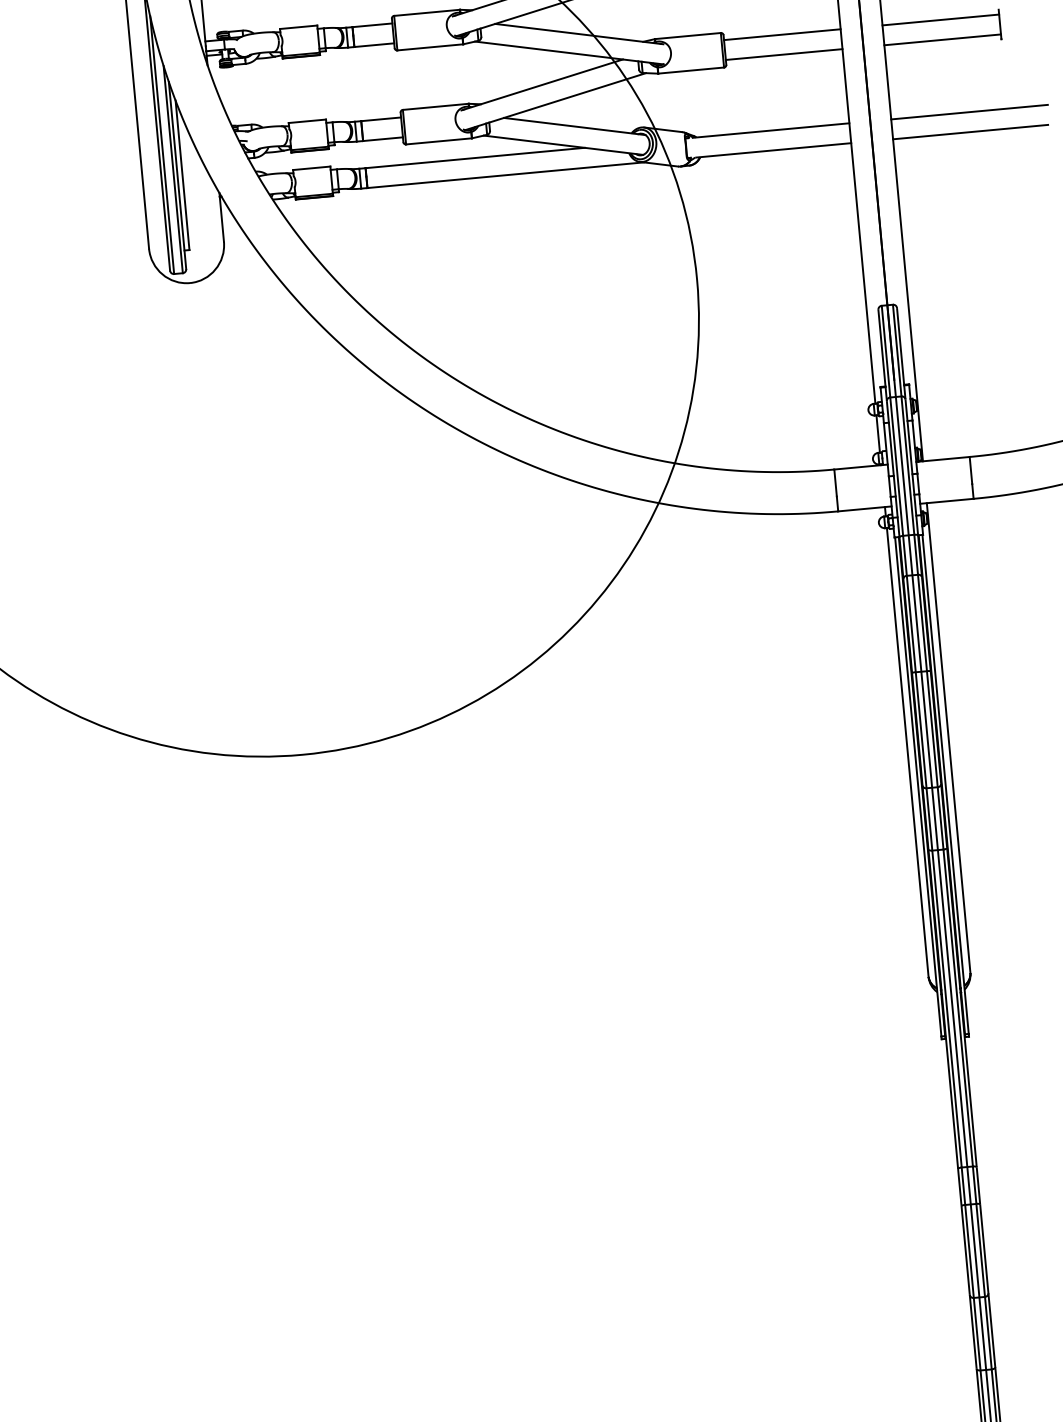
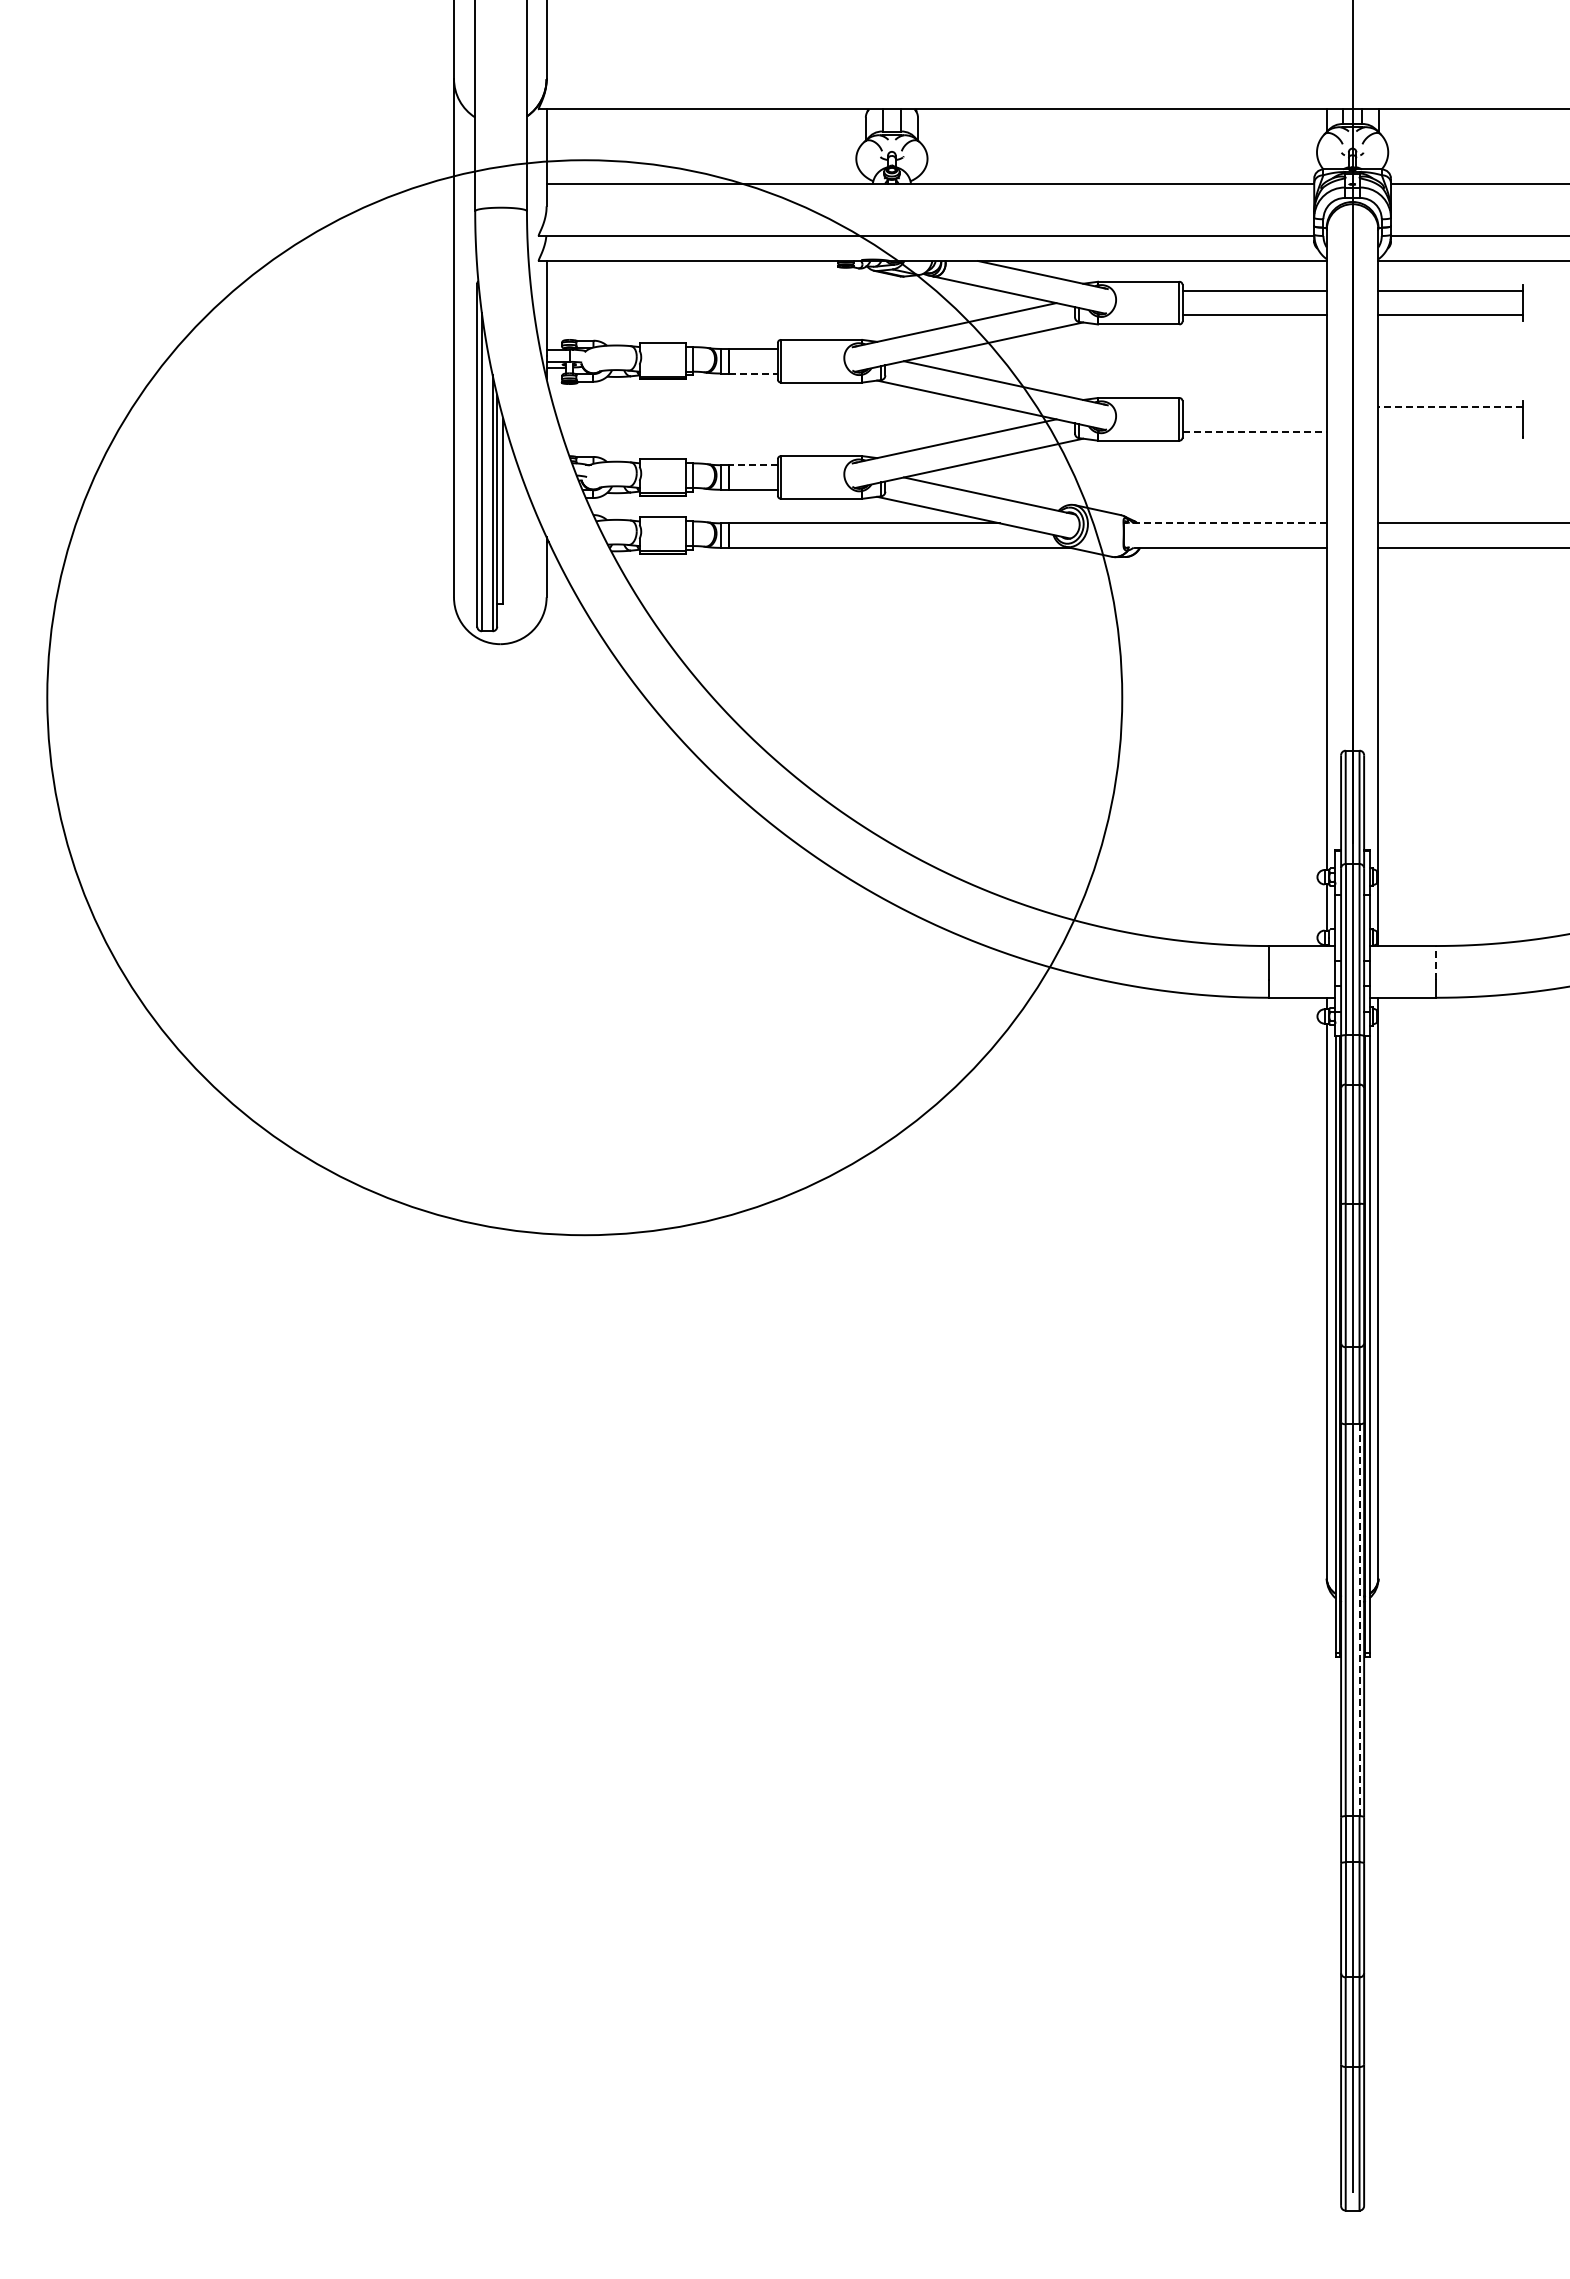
line: (940, 20) -> (1450, 407), solid -> dashed
line: (782, 35) -> (1254, 407), removed
line: (942, 39) -> (1450, 431), removed
line: (374, 45) -> (753, 373), solid -> dashed
line: (784, 54) -> (1255, 431), solid -> dashed
line: (381, 119) -> (753, 465), solid -> dashed
line: (770, 130) -> (1229, 523), solid -> dashed
line: (971, 470) -> (1436, 962), solid -> dashed
line: (958, 1008) -> (1359, 1620), solid -> dashed

